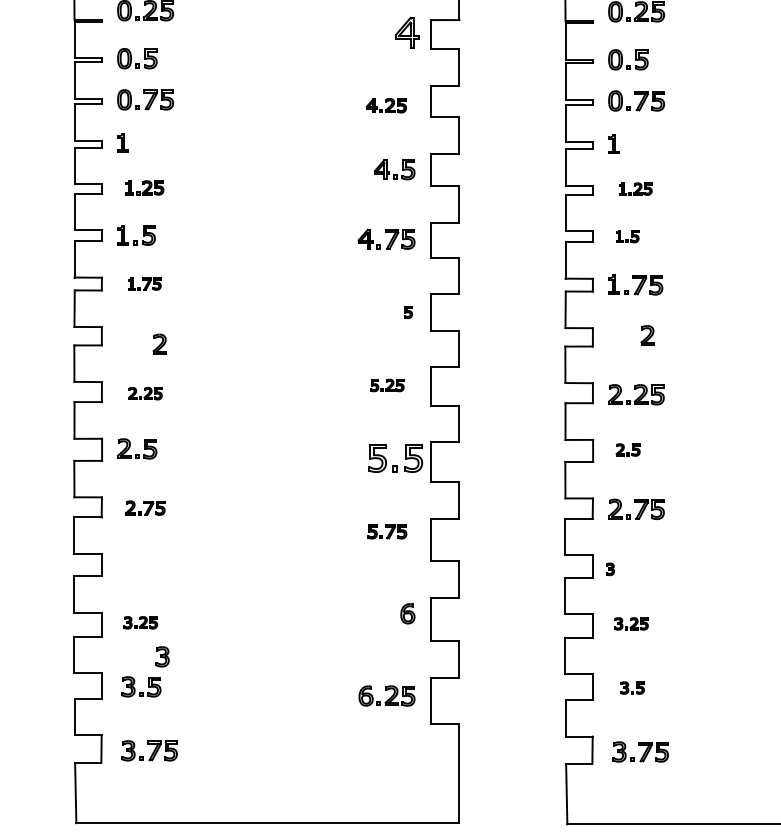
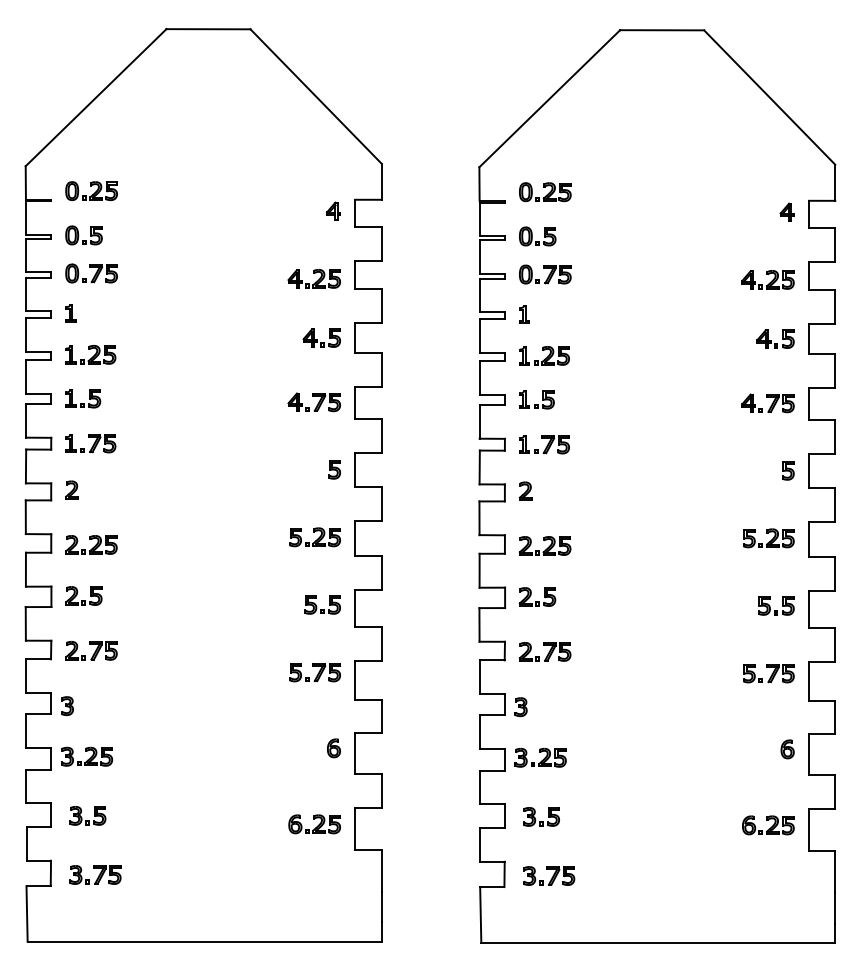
part: (407, 31) -> (333, 210), size x0.62
part: (385, 105) -> (313, 278), size x1.43
part: (144, 187) -> (90, 354), size x1.43
part: (635, 188) -> (544, 355), size x1.67
part: (627, 236) -> (536, 399), size x1.67
part: (144, 283) -> (90, 443), size x1.67
part: (408, 311) -> (334, 469), size x1.67
part: (647, 334) -> (525, 490), moved
part: (159, 343) -> (71, 489), moved
part: (386, 385) -> (314, 537), size x1.67
part: (145, 393) -> (91, 544), size x1.67
part: (628, 449) -> (537, 596), size x1.67
part: (395, 458) -> (322, 604), size x0.71
part: (145, 507) -> (91, 650), size x1.43
part: (386, 531) -> (314, 672), size x1.43
part: (609, 569) -> (520, 707), size x1.67
part: (141, 622) -> (87, 756), size x1.67
part: (631, 623) -> (540, 757), size x1.67
part: (162, 656) -> (67, 705), moved
part: (632, 687) -> (541, 816), size x1.67

